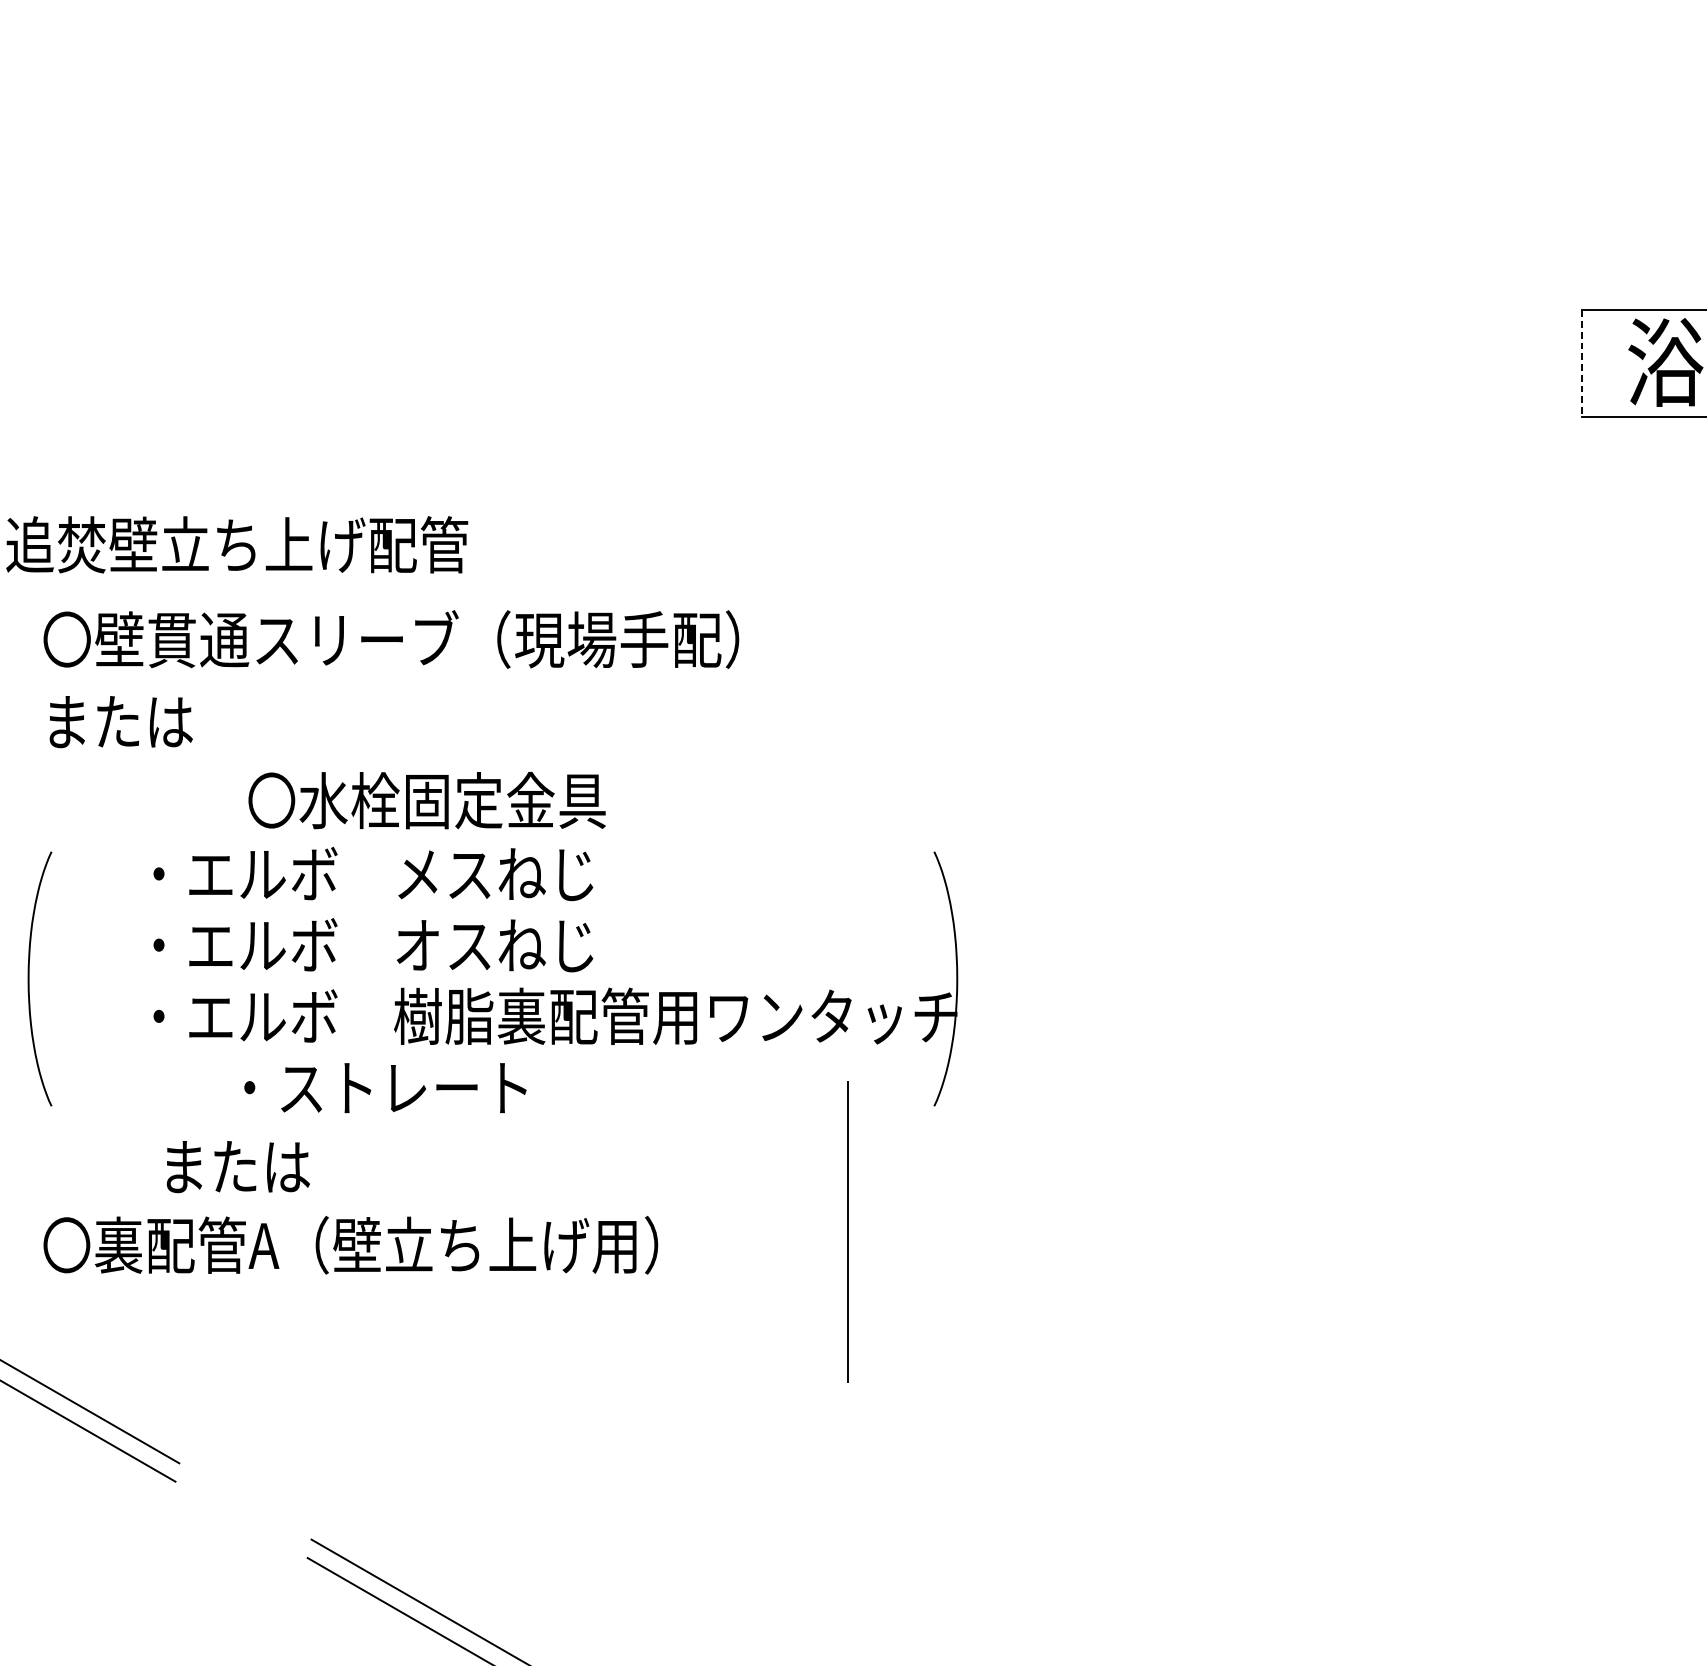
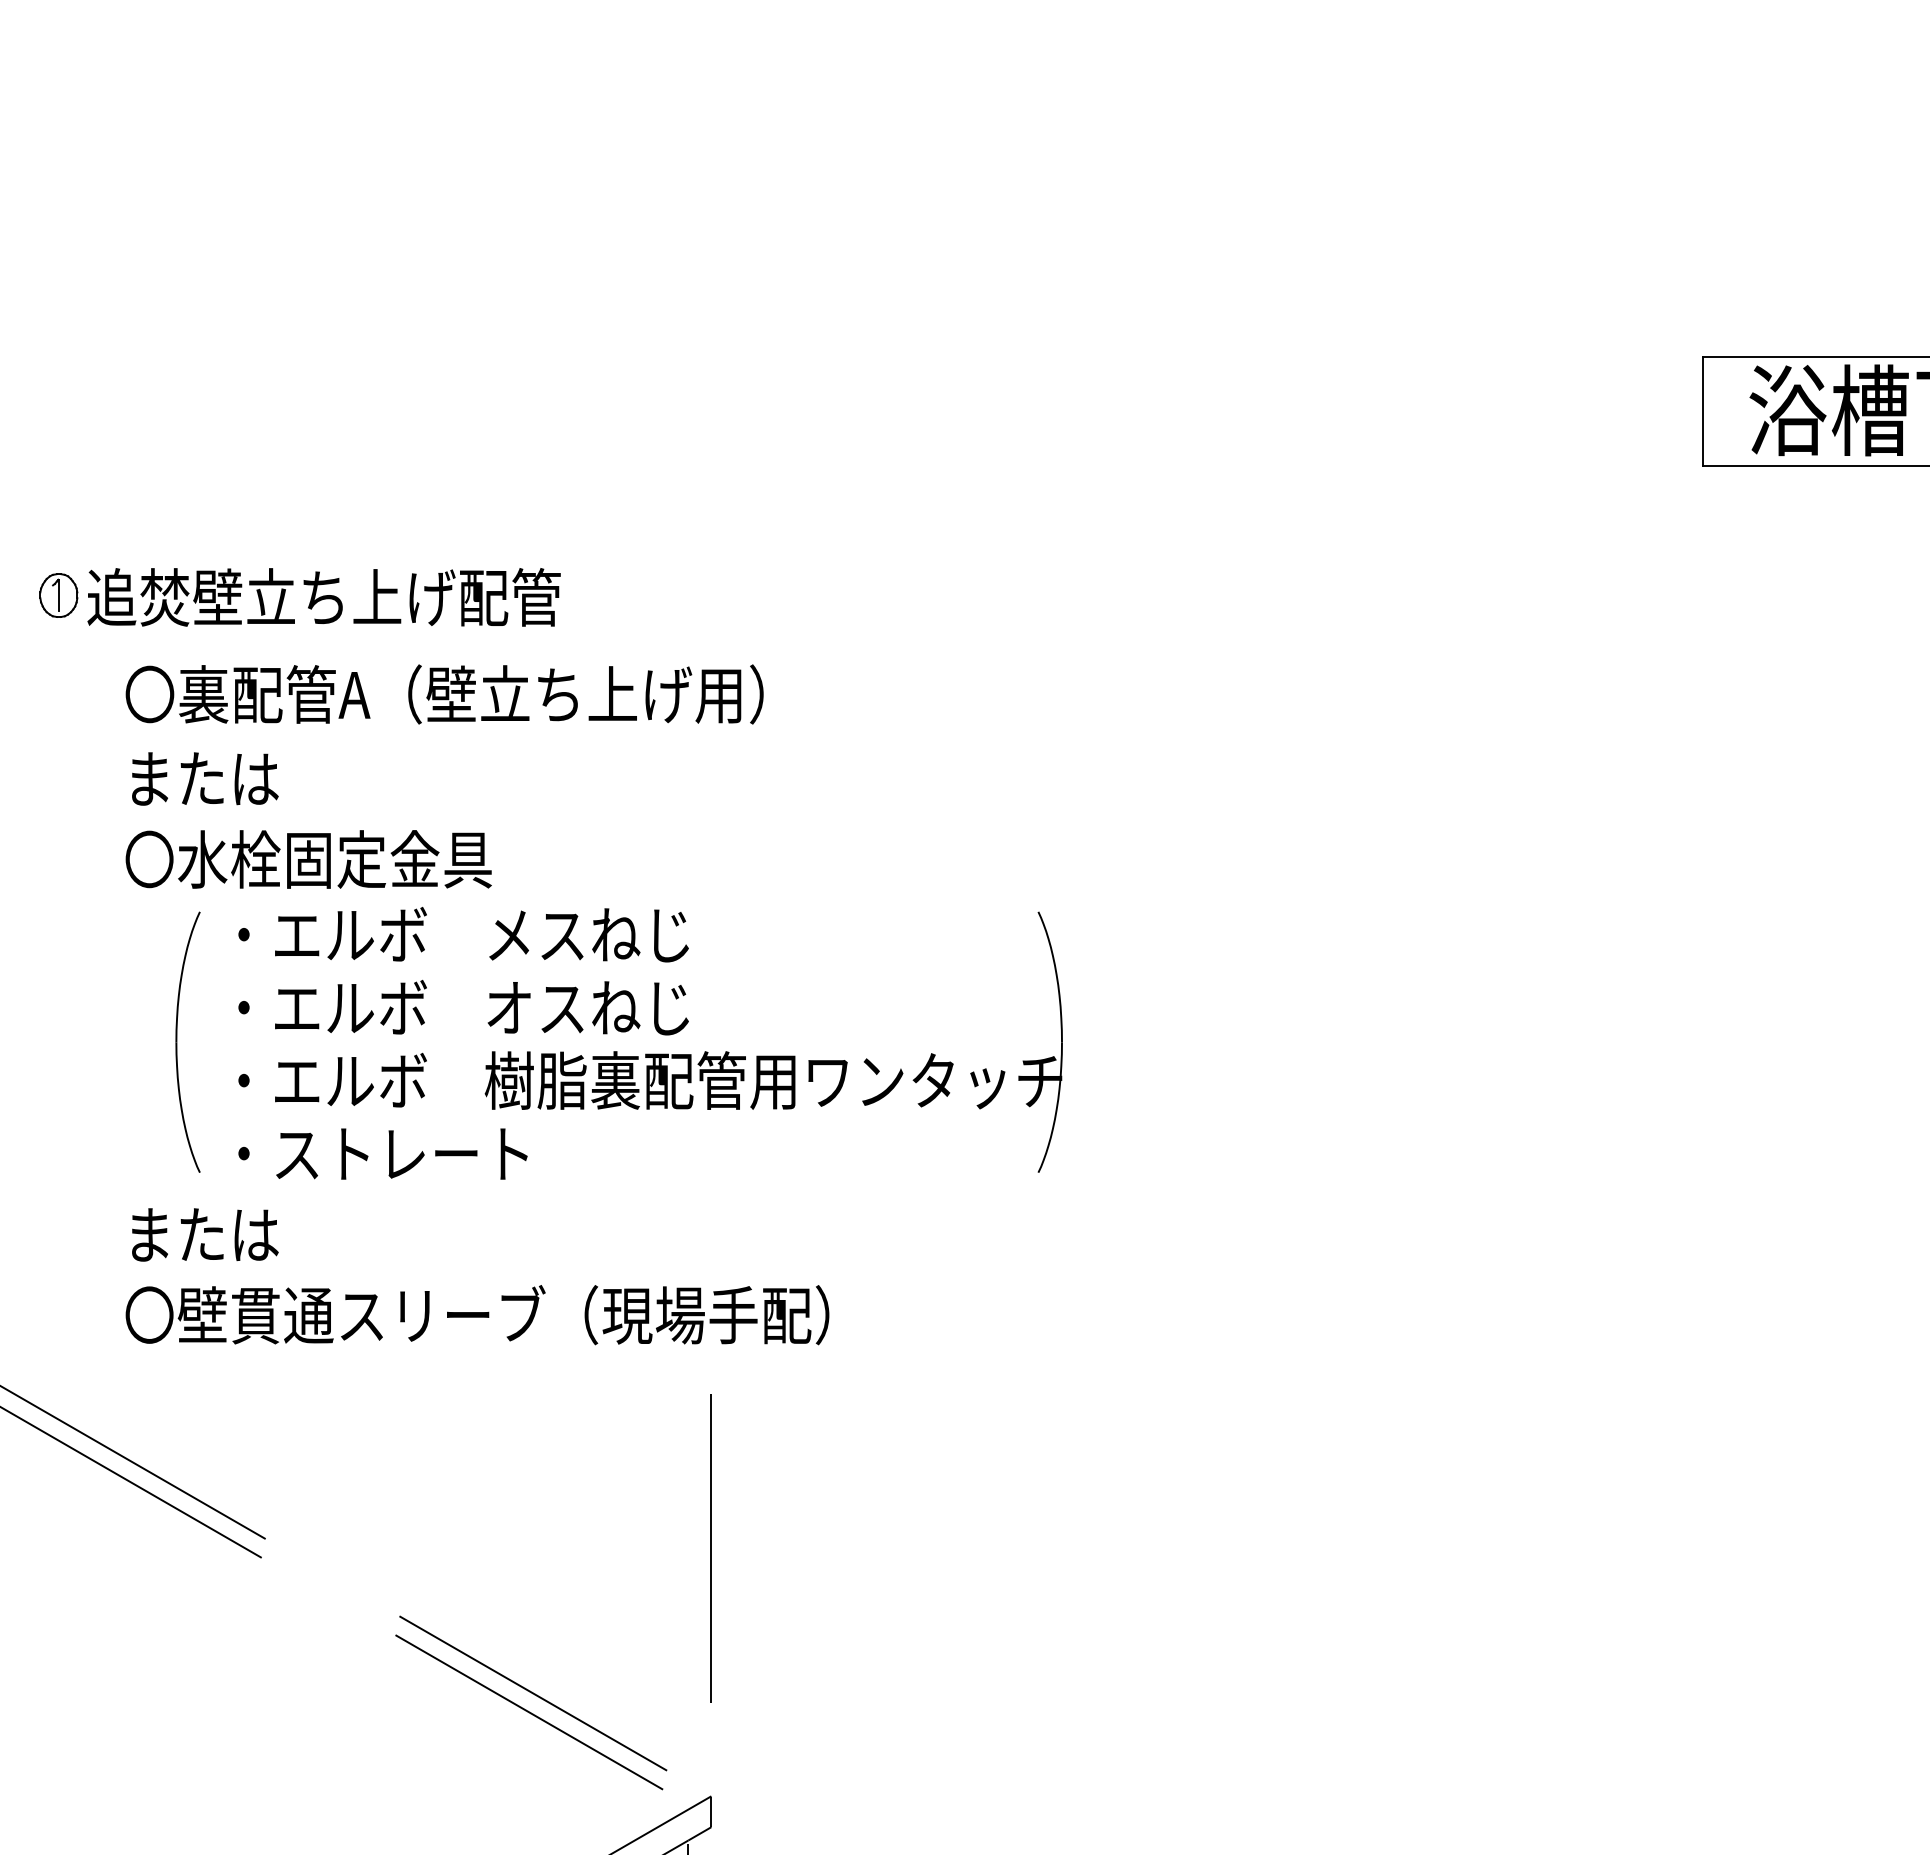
line: (1582, 363) -> (1702, 411), dashed -> solid
text: (417, 639) -> (508, 694), 〇壁貫通スリーブ（現場手配） -> 〇裏配管A（壁立ち上げ用）
text: (426, 800) -> (308, 859), moved
part: (29, 978) -> (177, 1041), moved
text: (384, 1087) -> (382, 1153), moved
text: (238, 1166) -> (205, 1234), moved
line: (847, 1231) -> (710, 1548), moved
text: (412, 1245) -> (503, 1315), 〇裏配管A（壁立ち上げ用） -> 〇壁貫通スリーブ（現場手配）

